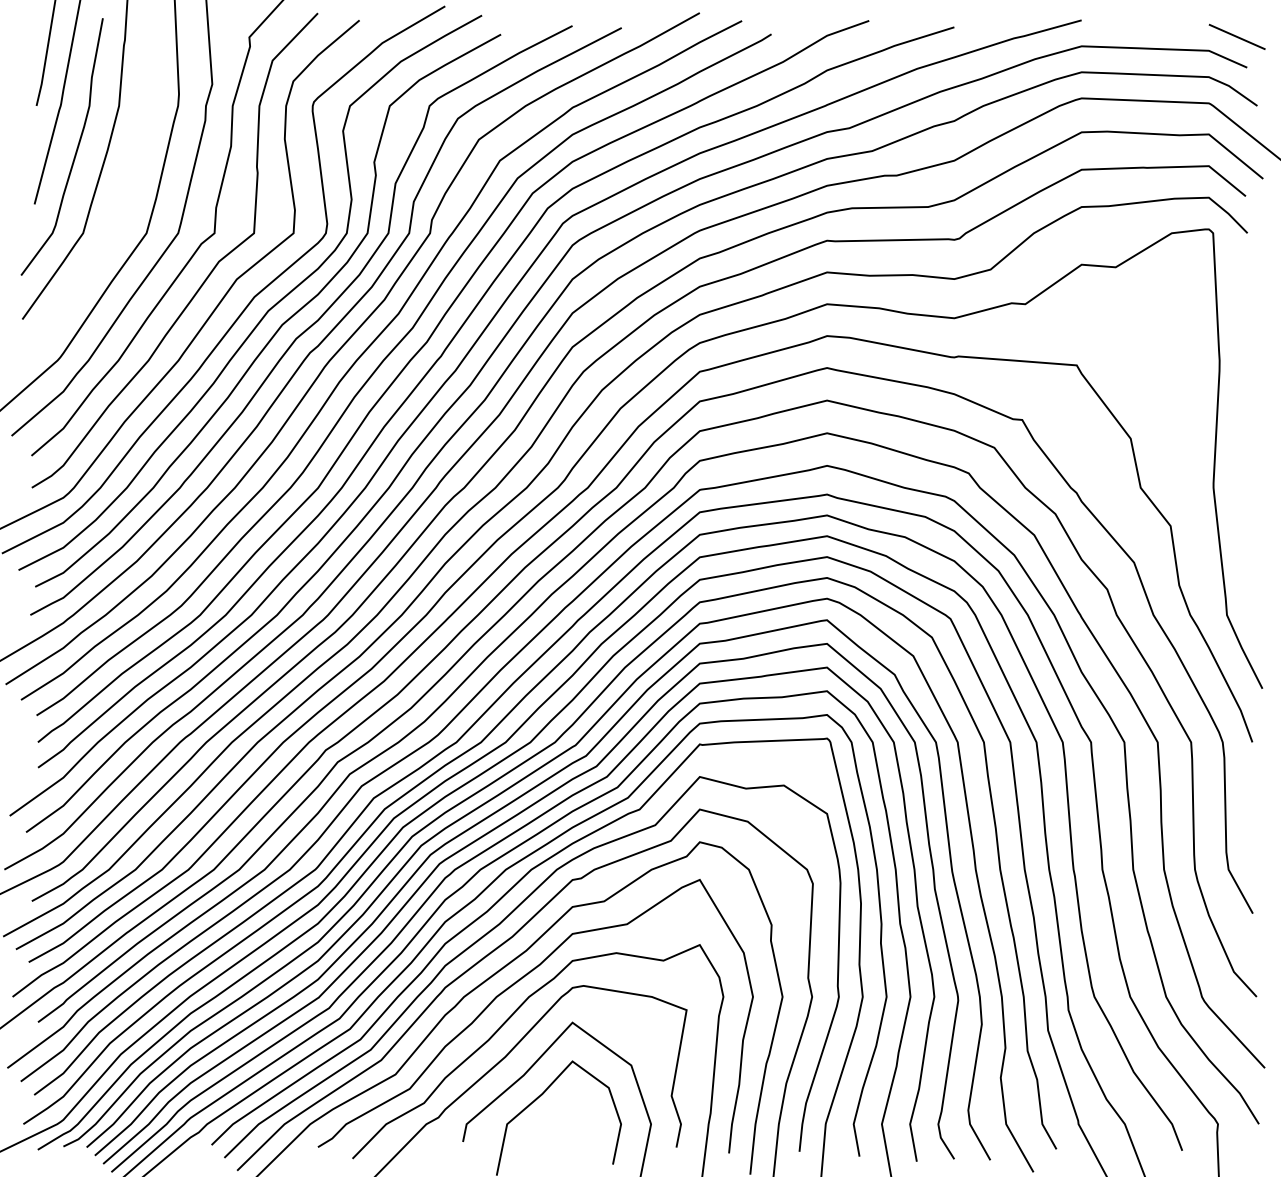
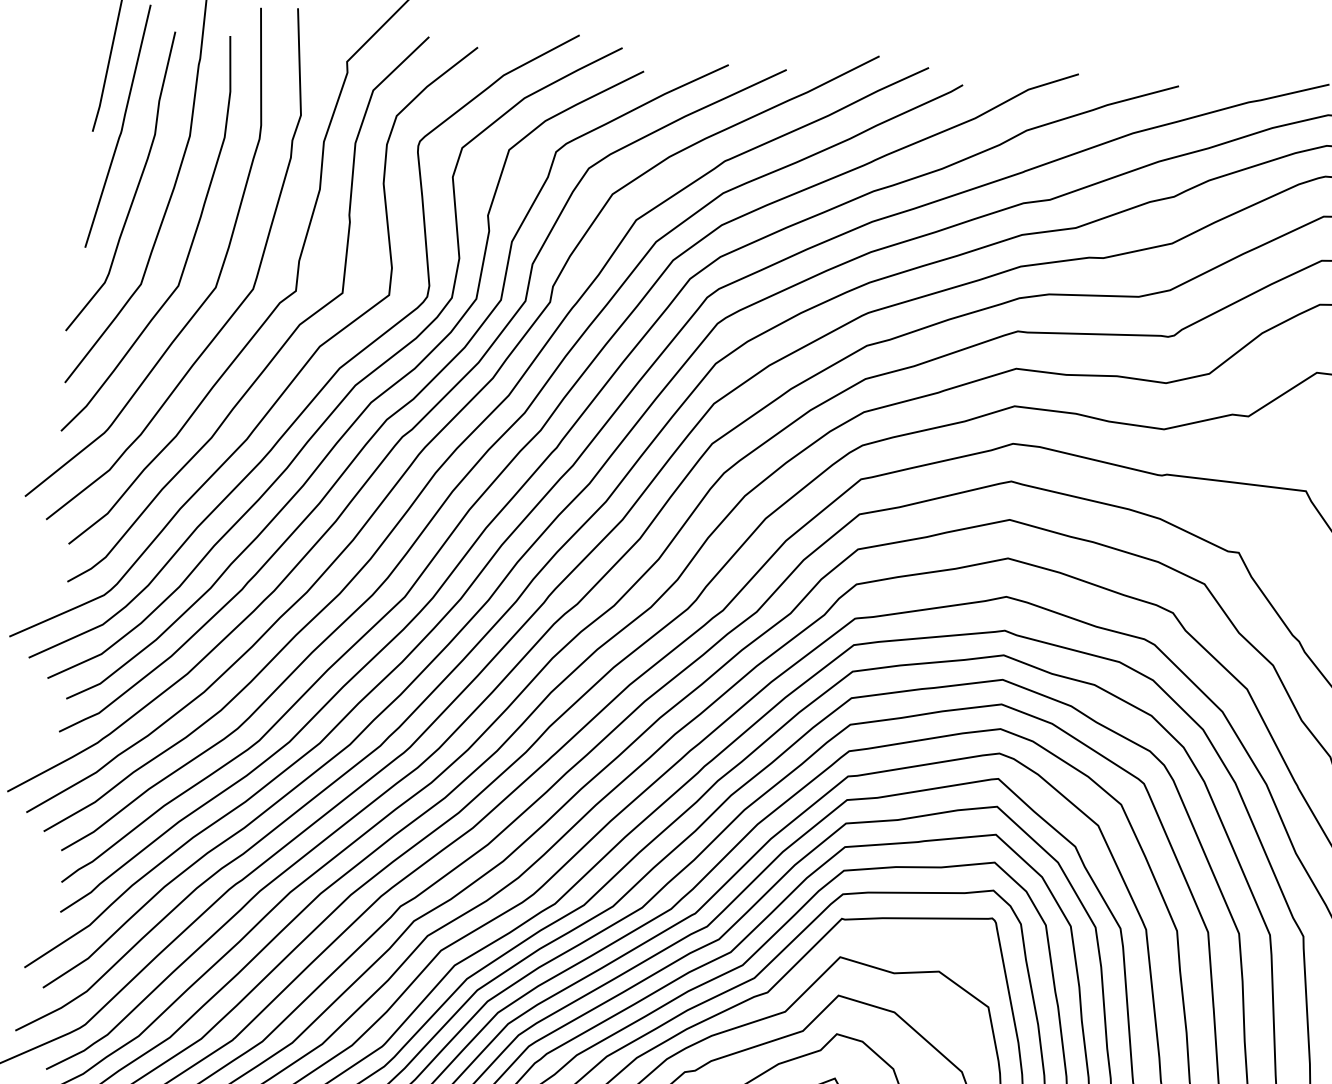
curve: (123, 197) -> (190, 244), added

